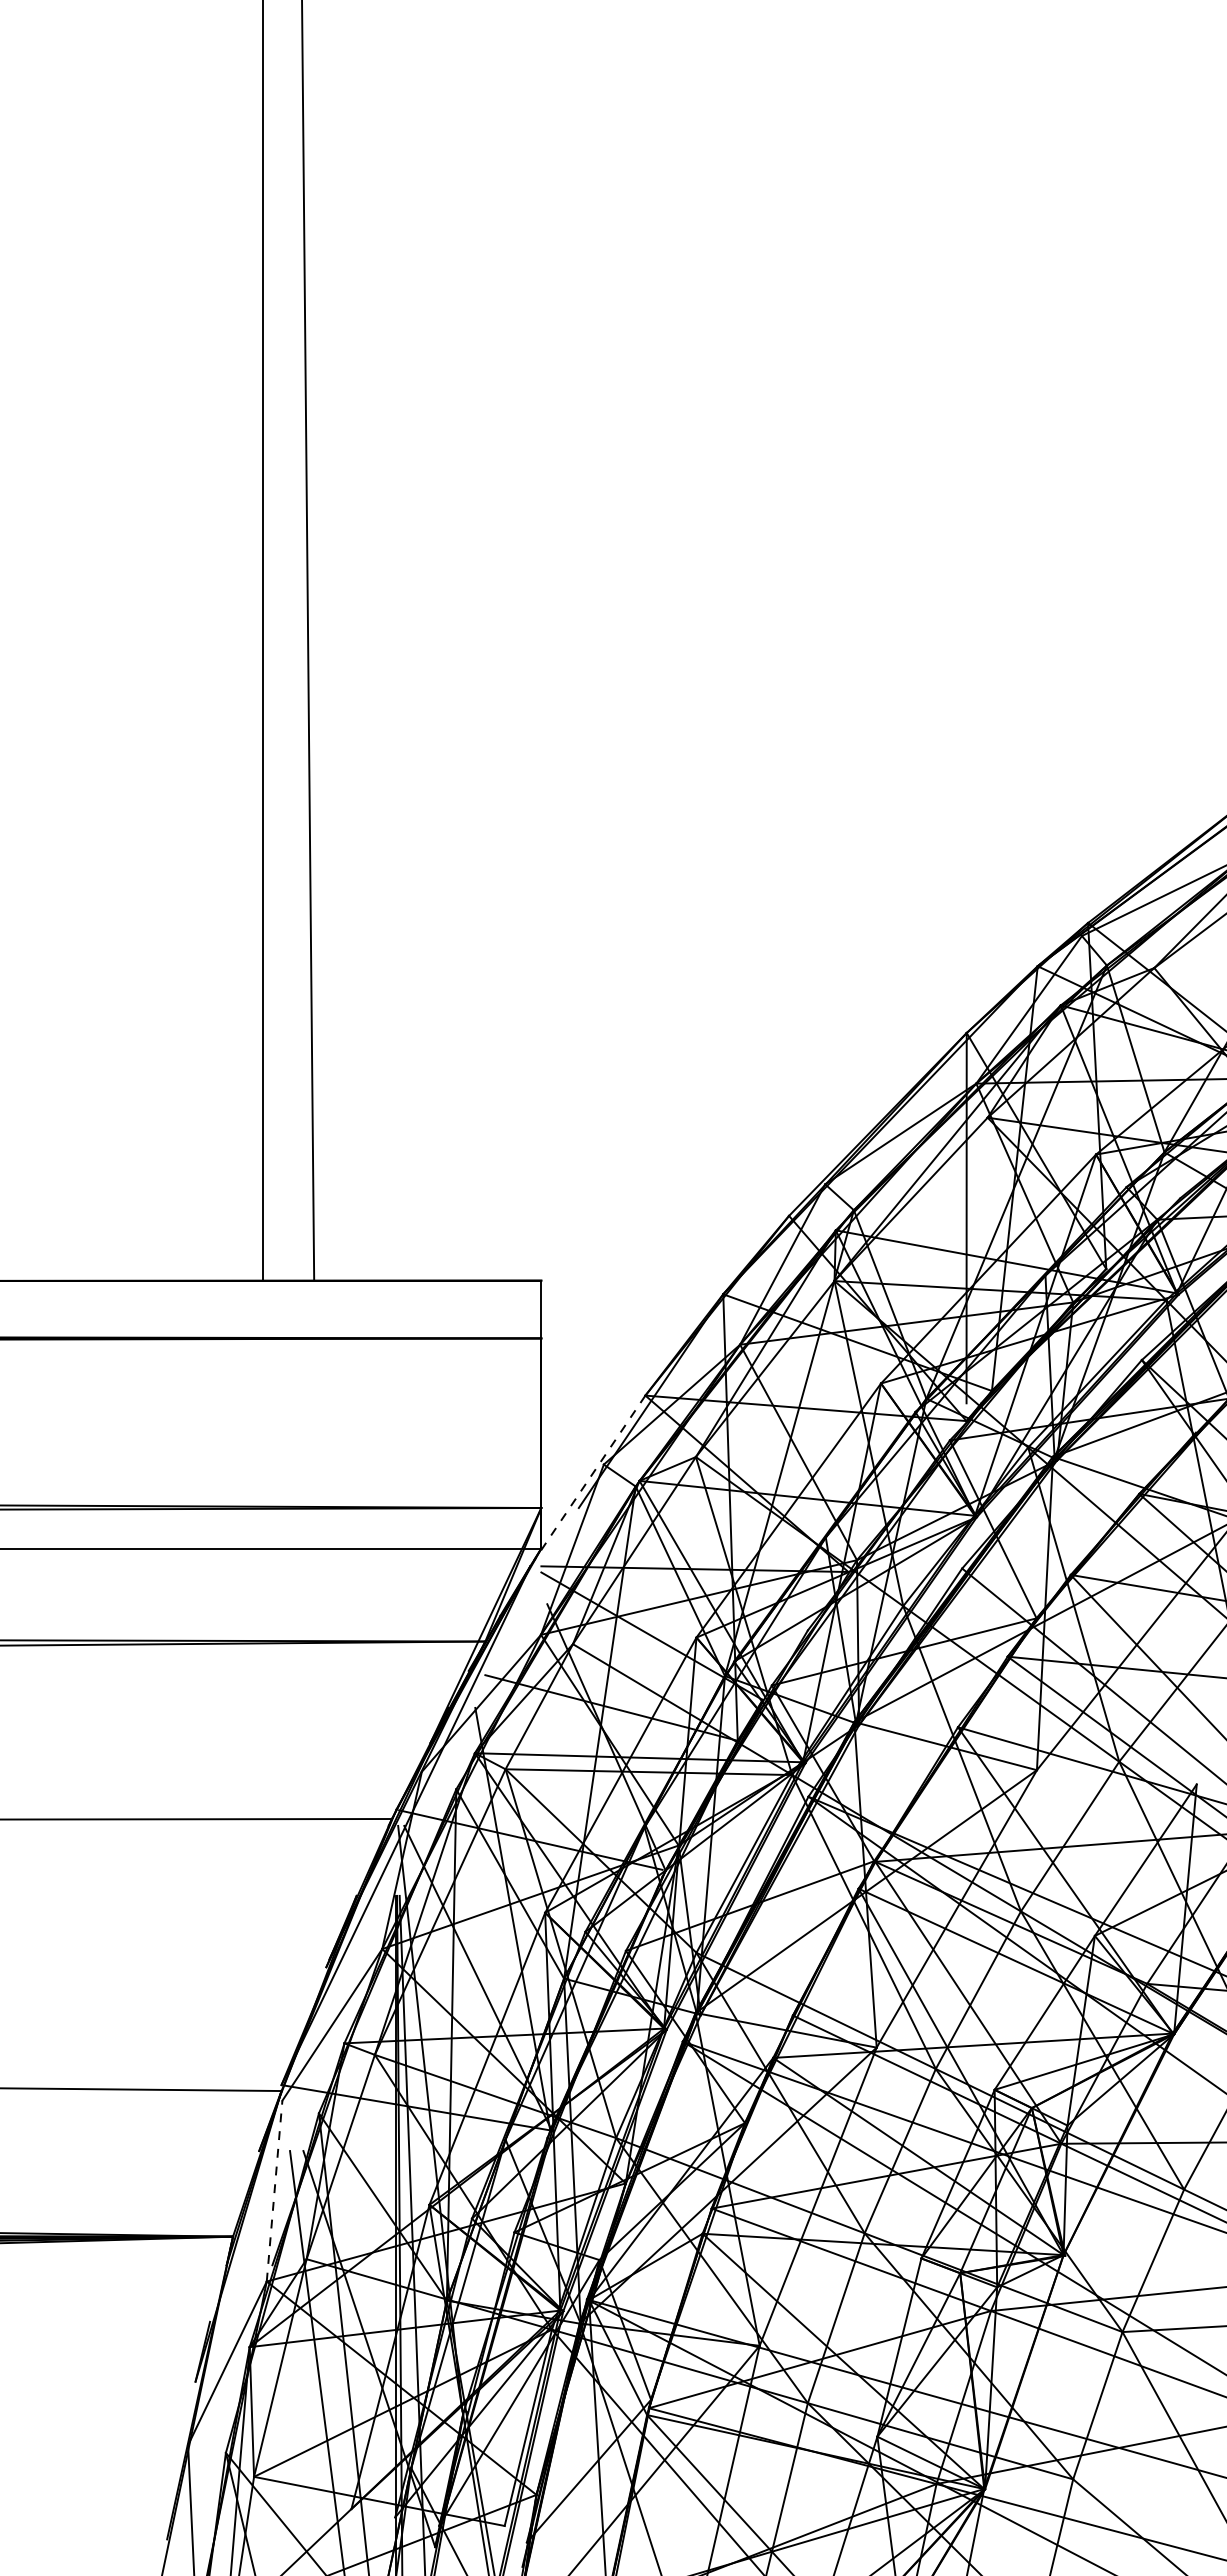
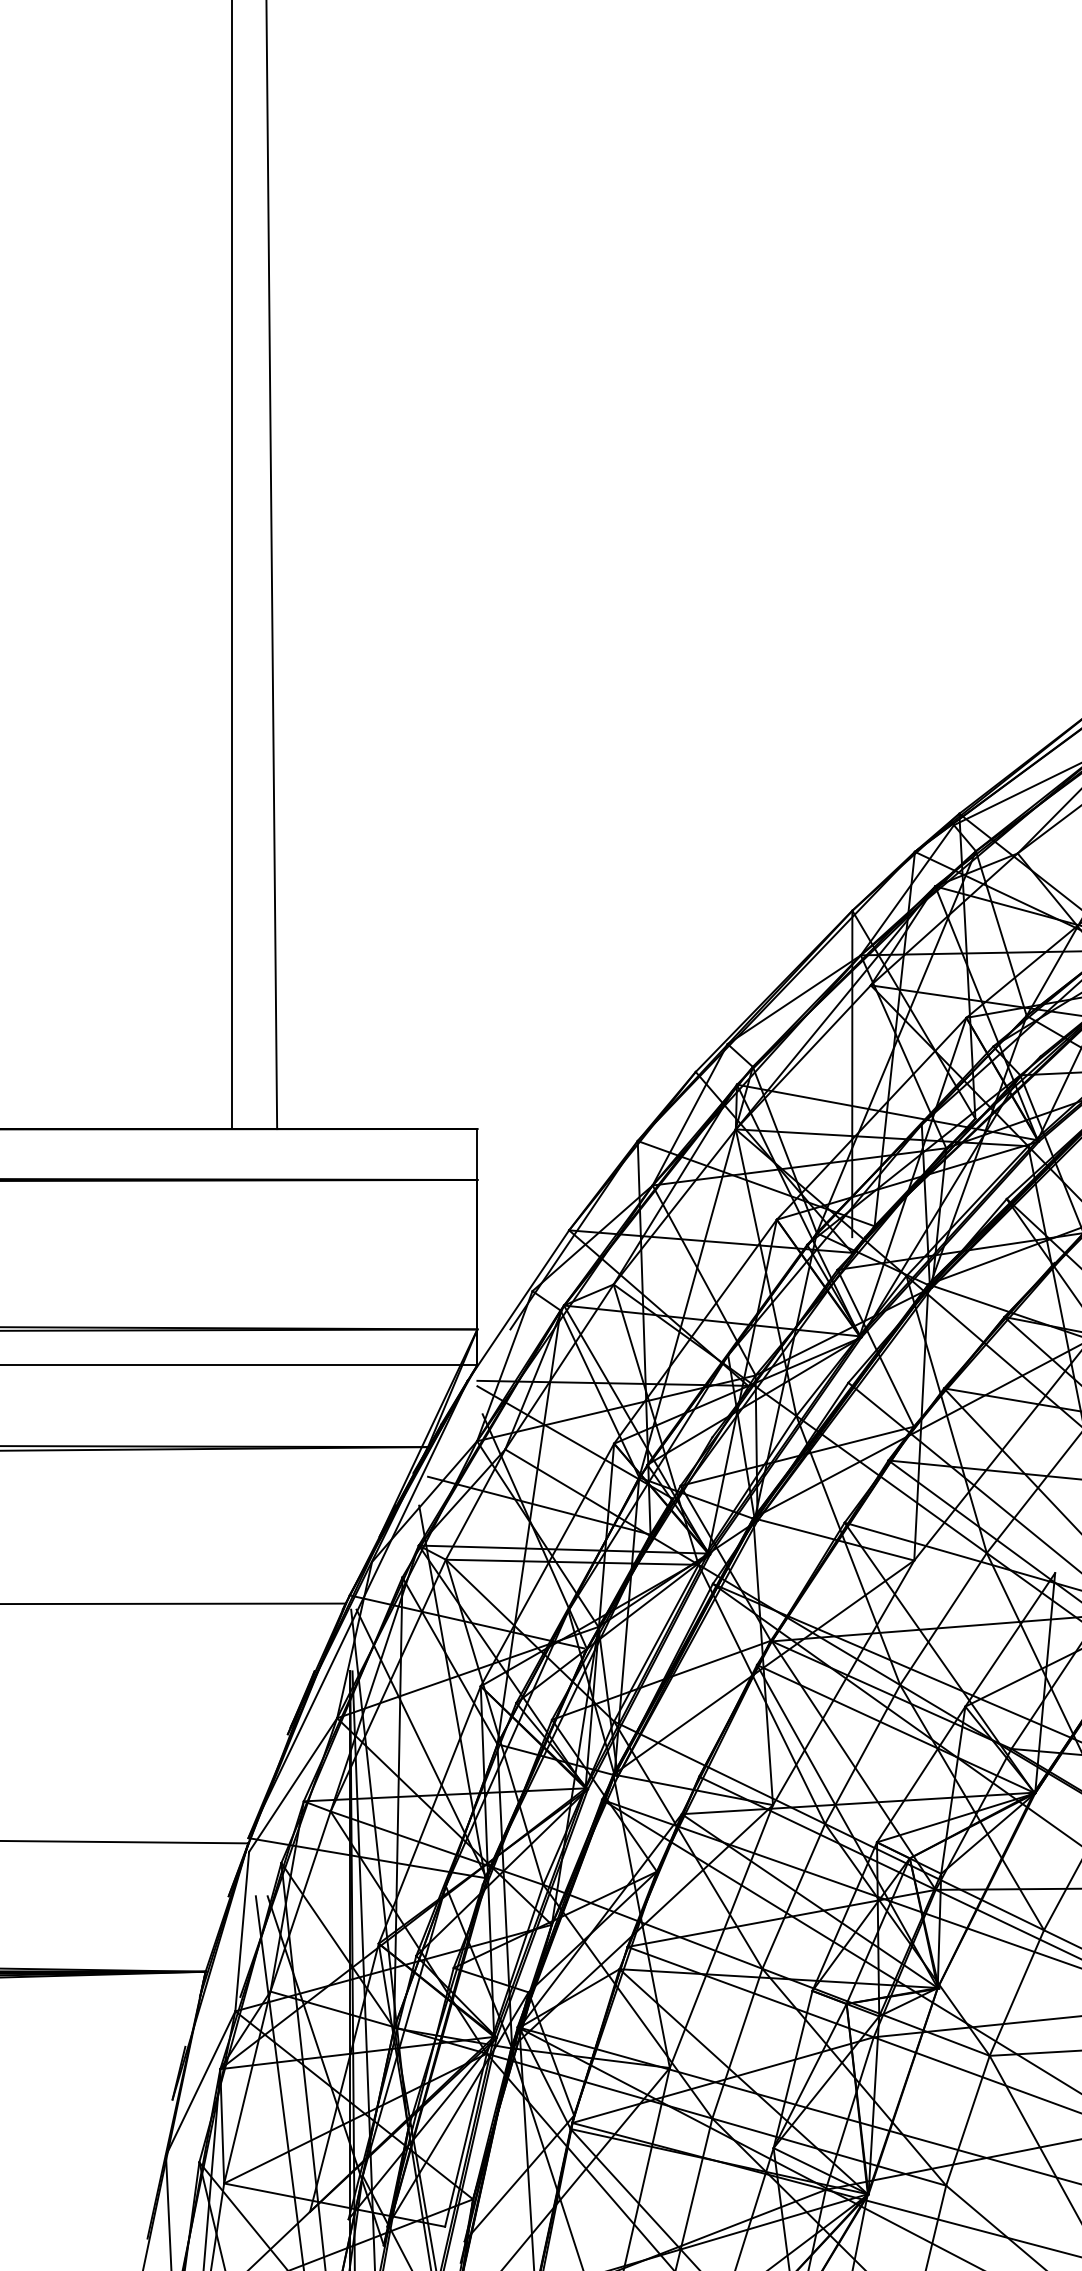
line: (587, 1480) -> (518, 1305), dashed -> solid
line: (274, 2191) -> (242, 1931), dashed -> solid

